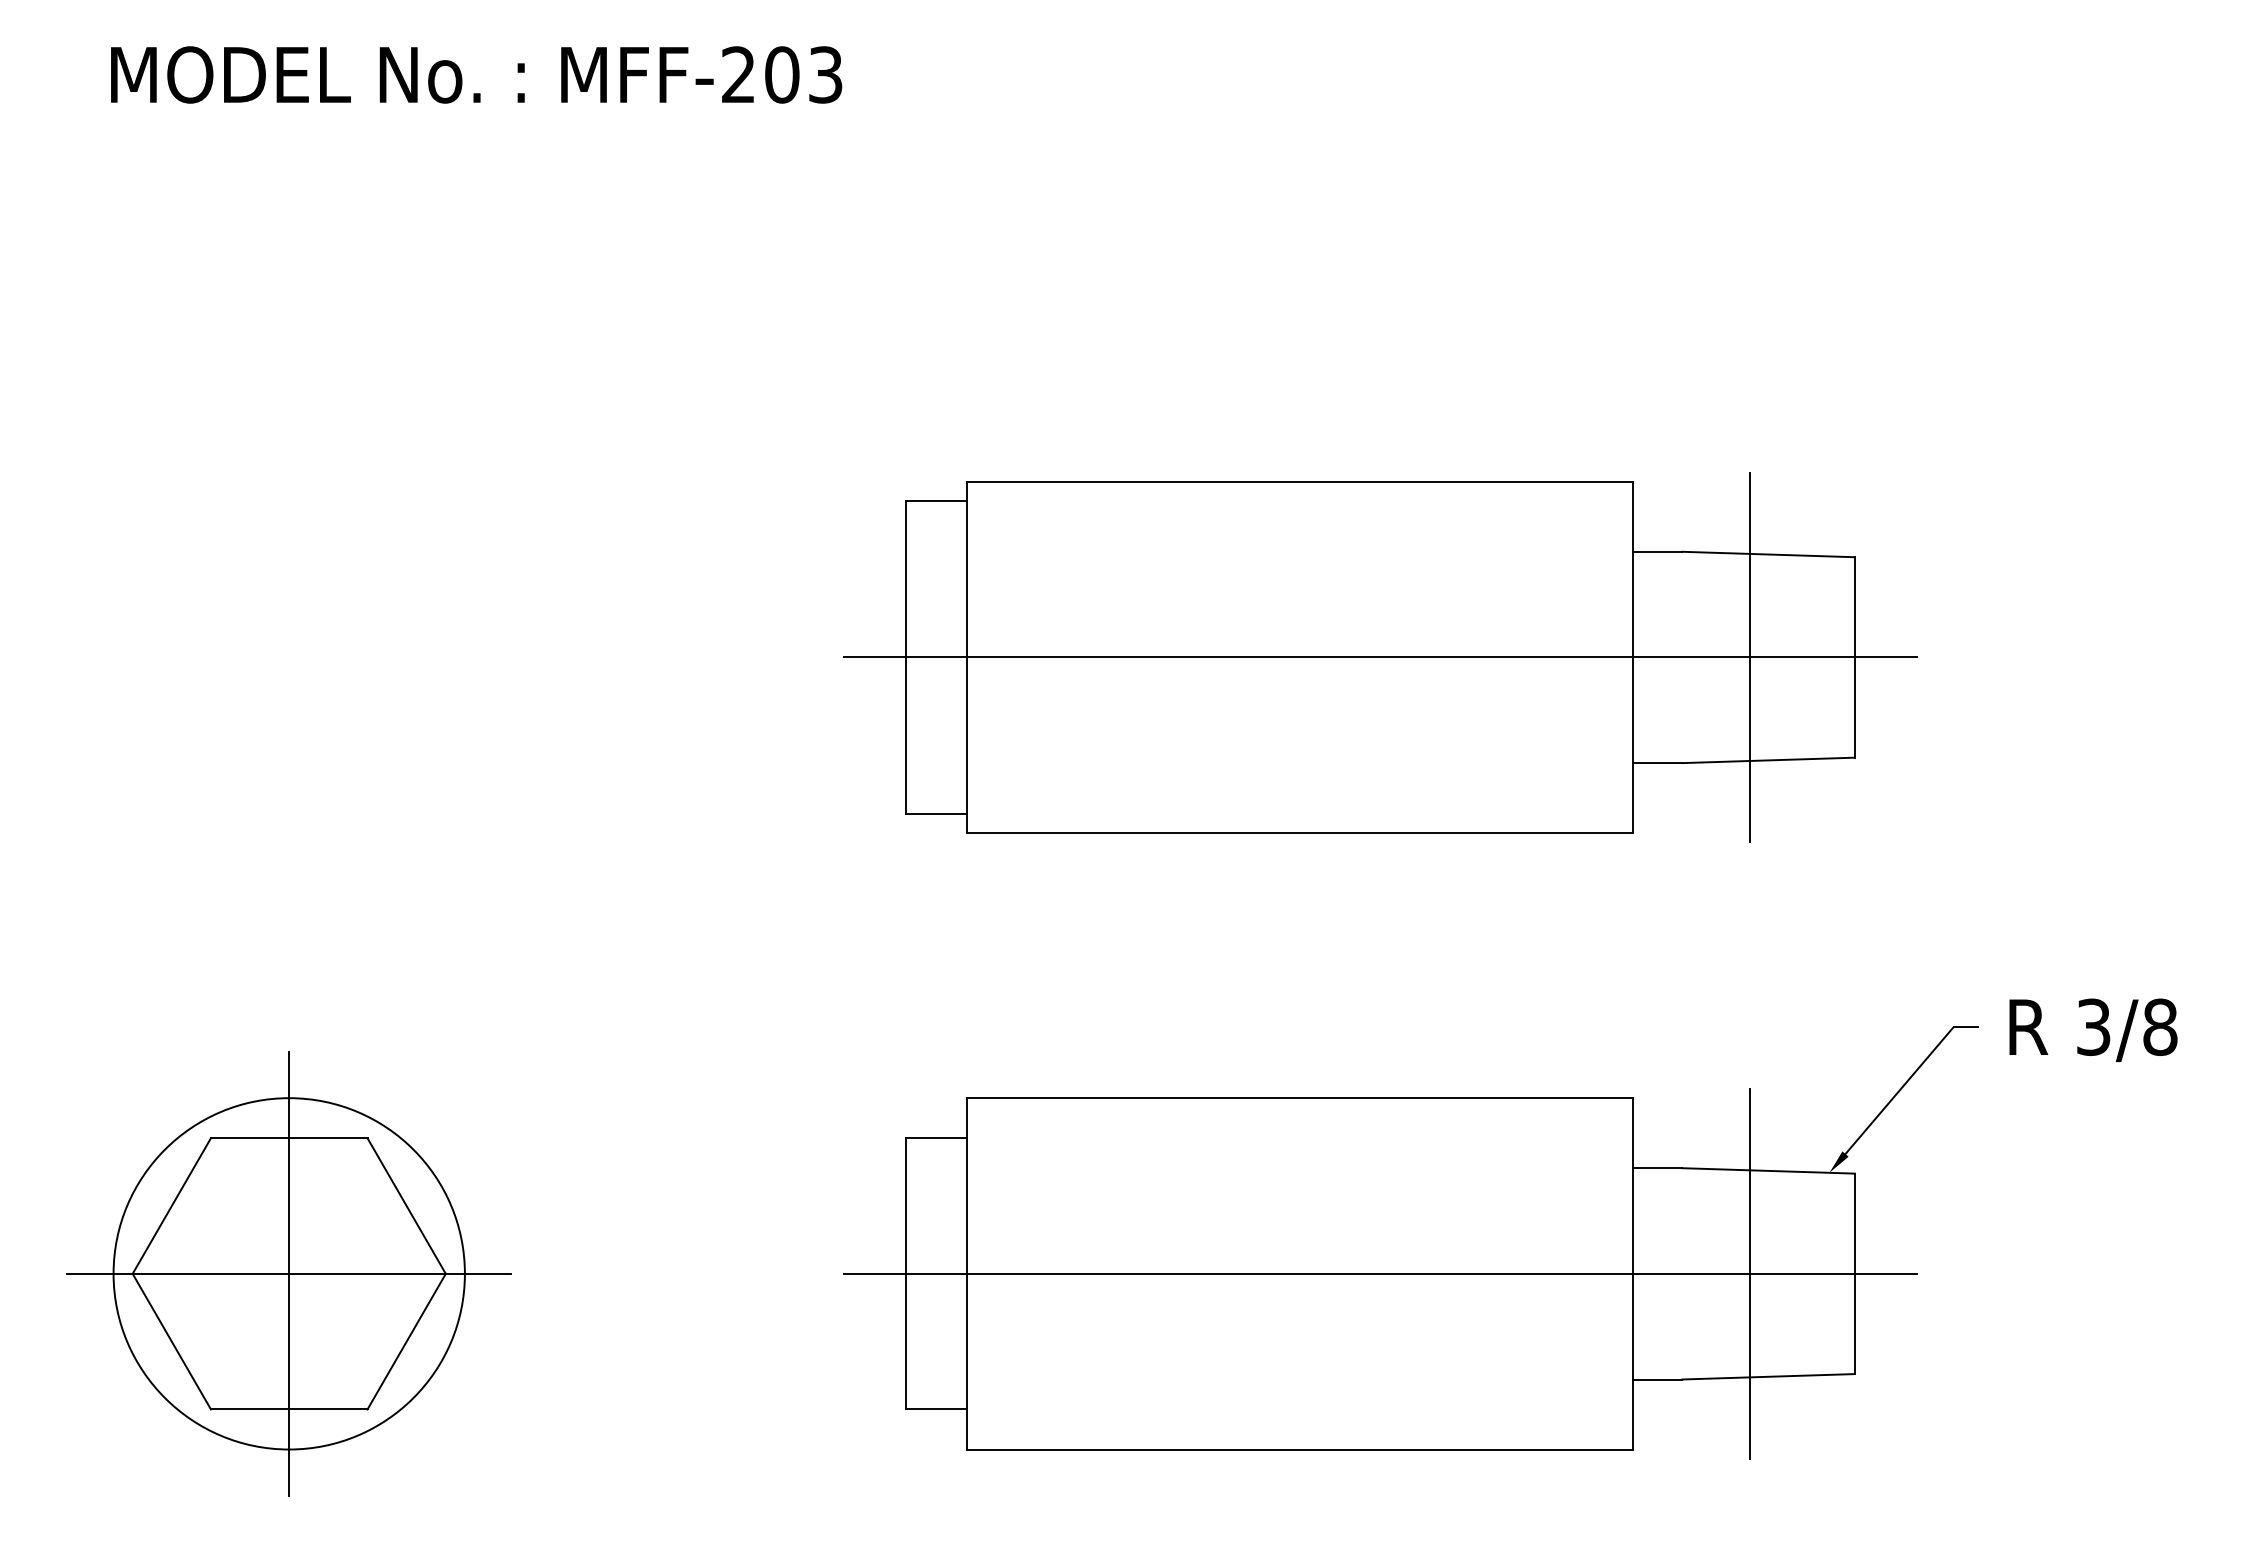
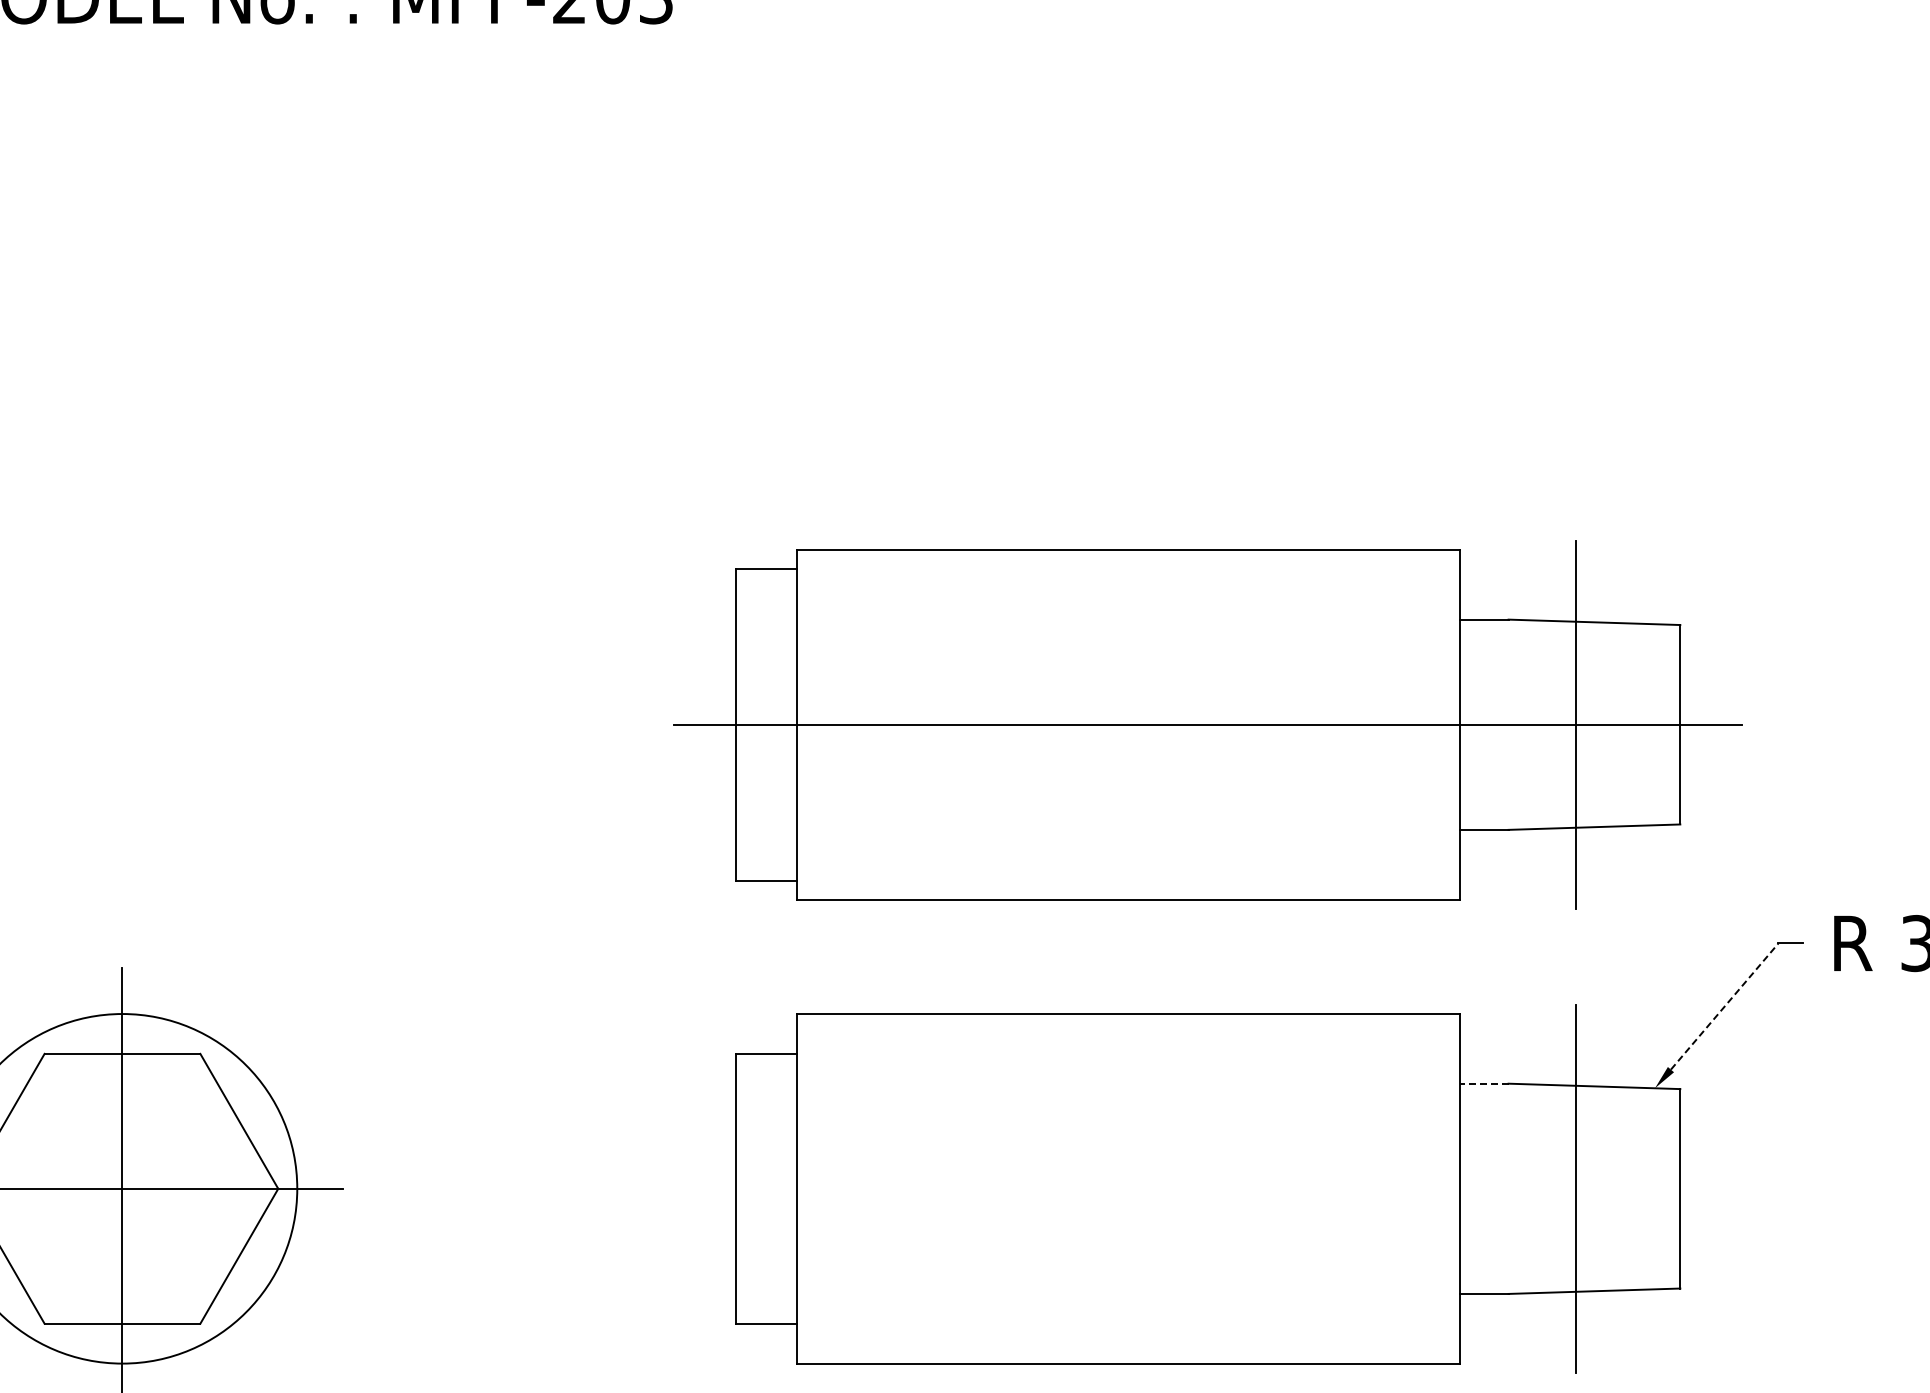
part: (1380, 657) -> (1208, 724), moved
line: (1899, 1090) -> (1724, 1006), solid -> dashed
line: (1657, 1168) -> (1483, 1083), solid -> dashed
line: (1380, 1273) -> (1208, 1188), removed

